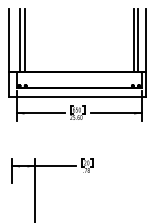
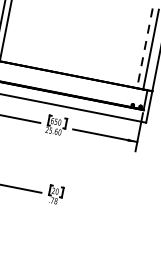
line: (133, 41) -> (144, 49), solid -> dashed

